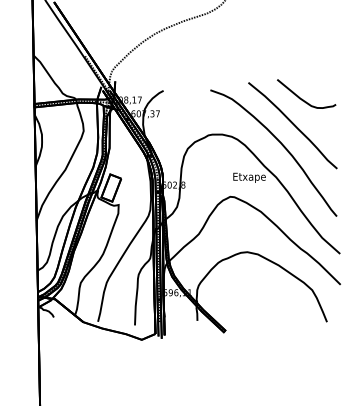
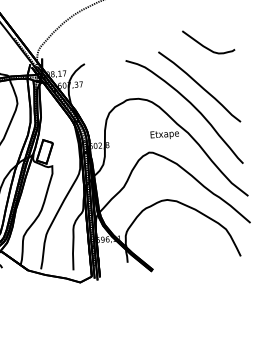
curve: (302, 98) -> (205, 46), moved

